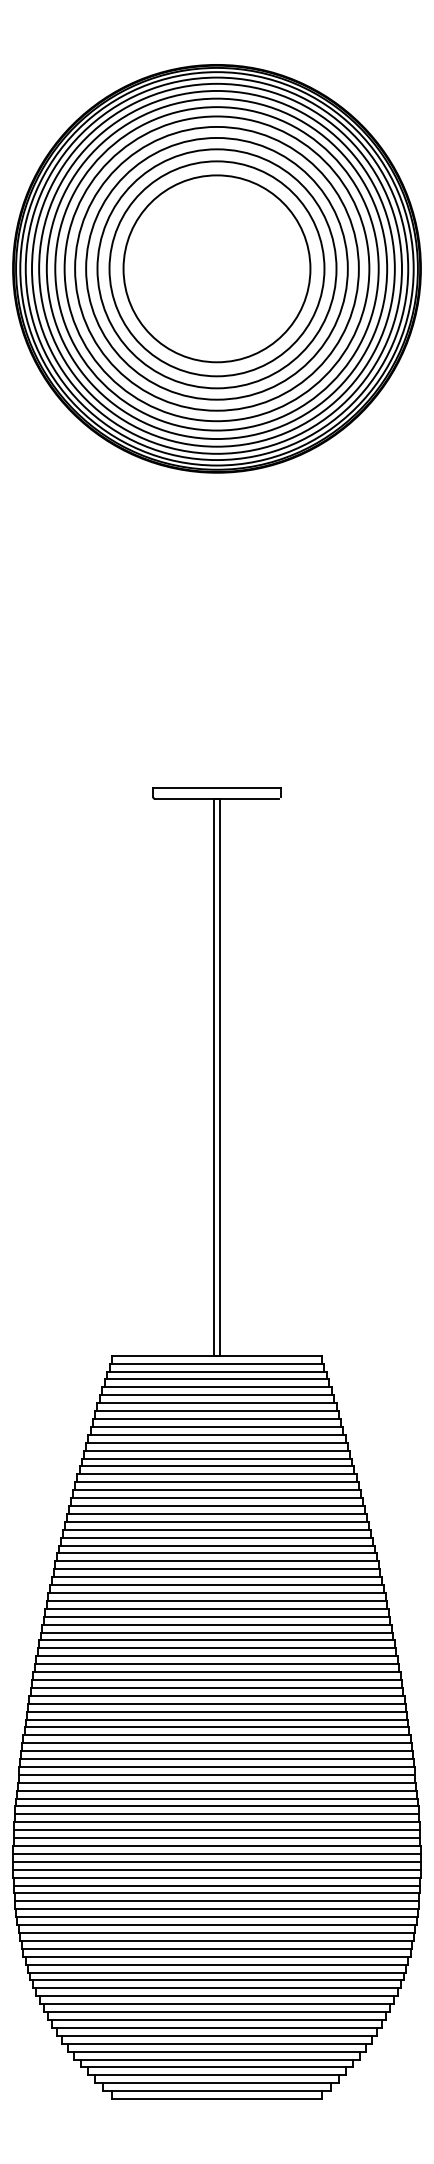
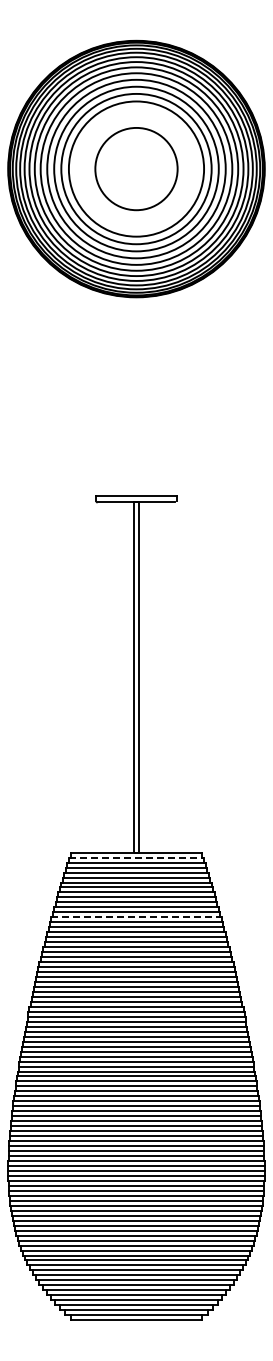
circle: (217, 267) -> (136, 168), size x0.7
line: (217, 1363) -> (136, 857), solid -> dashed
line: (217, 1458) -> (136, 917), solid -> dashed

